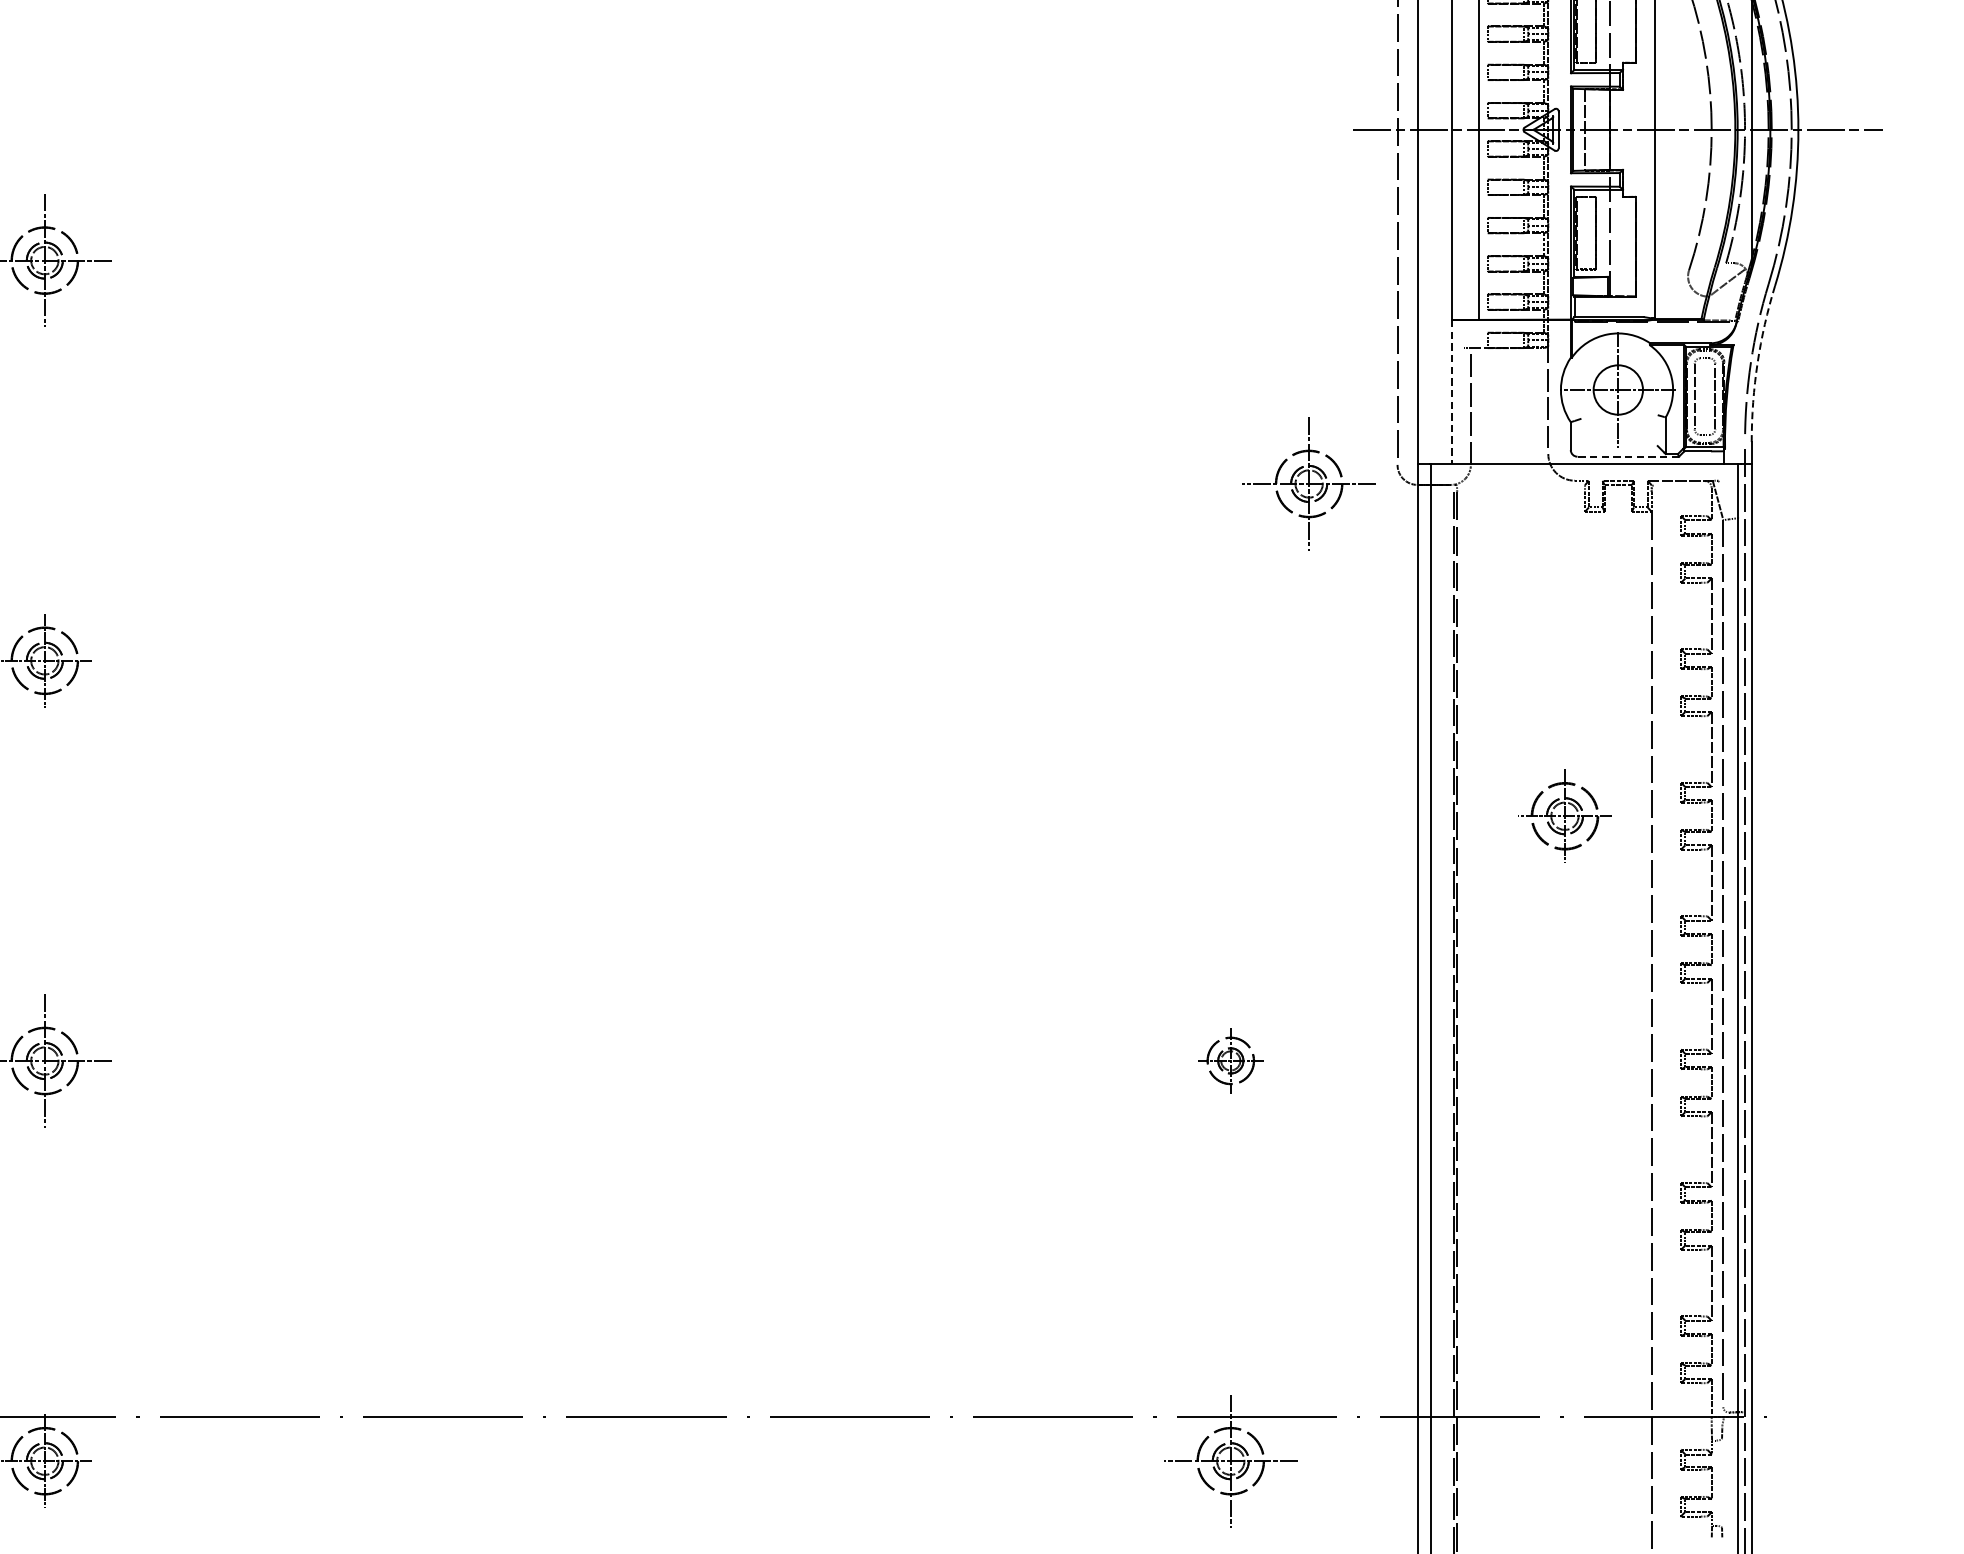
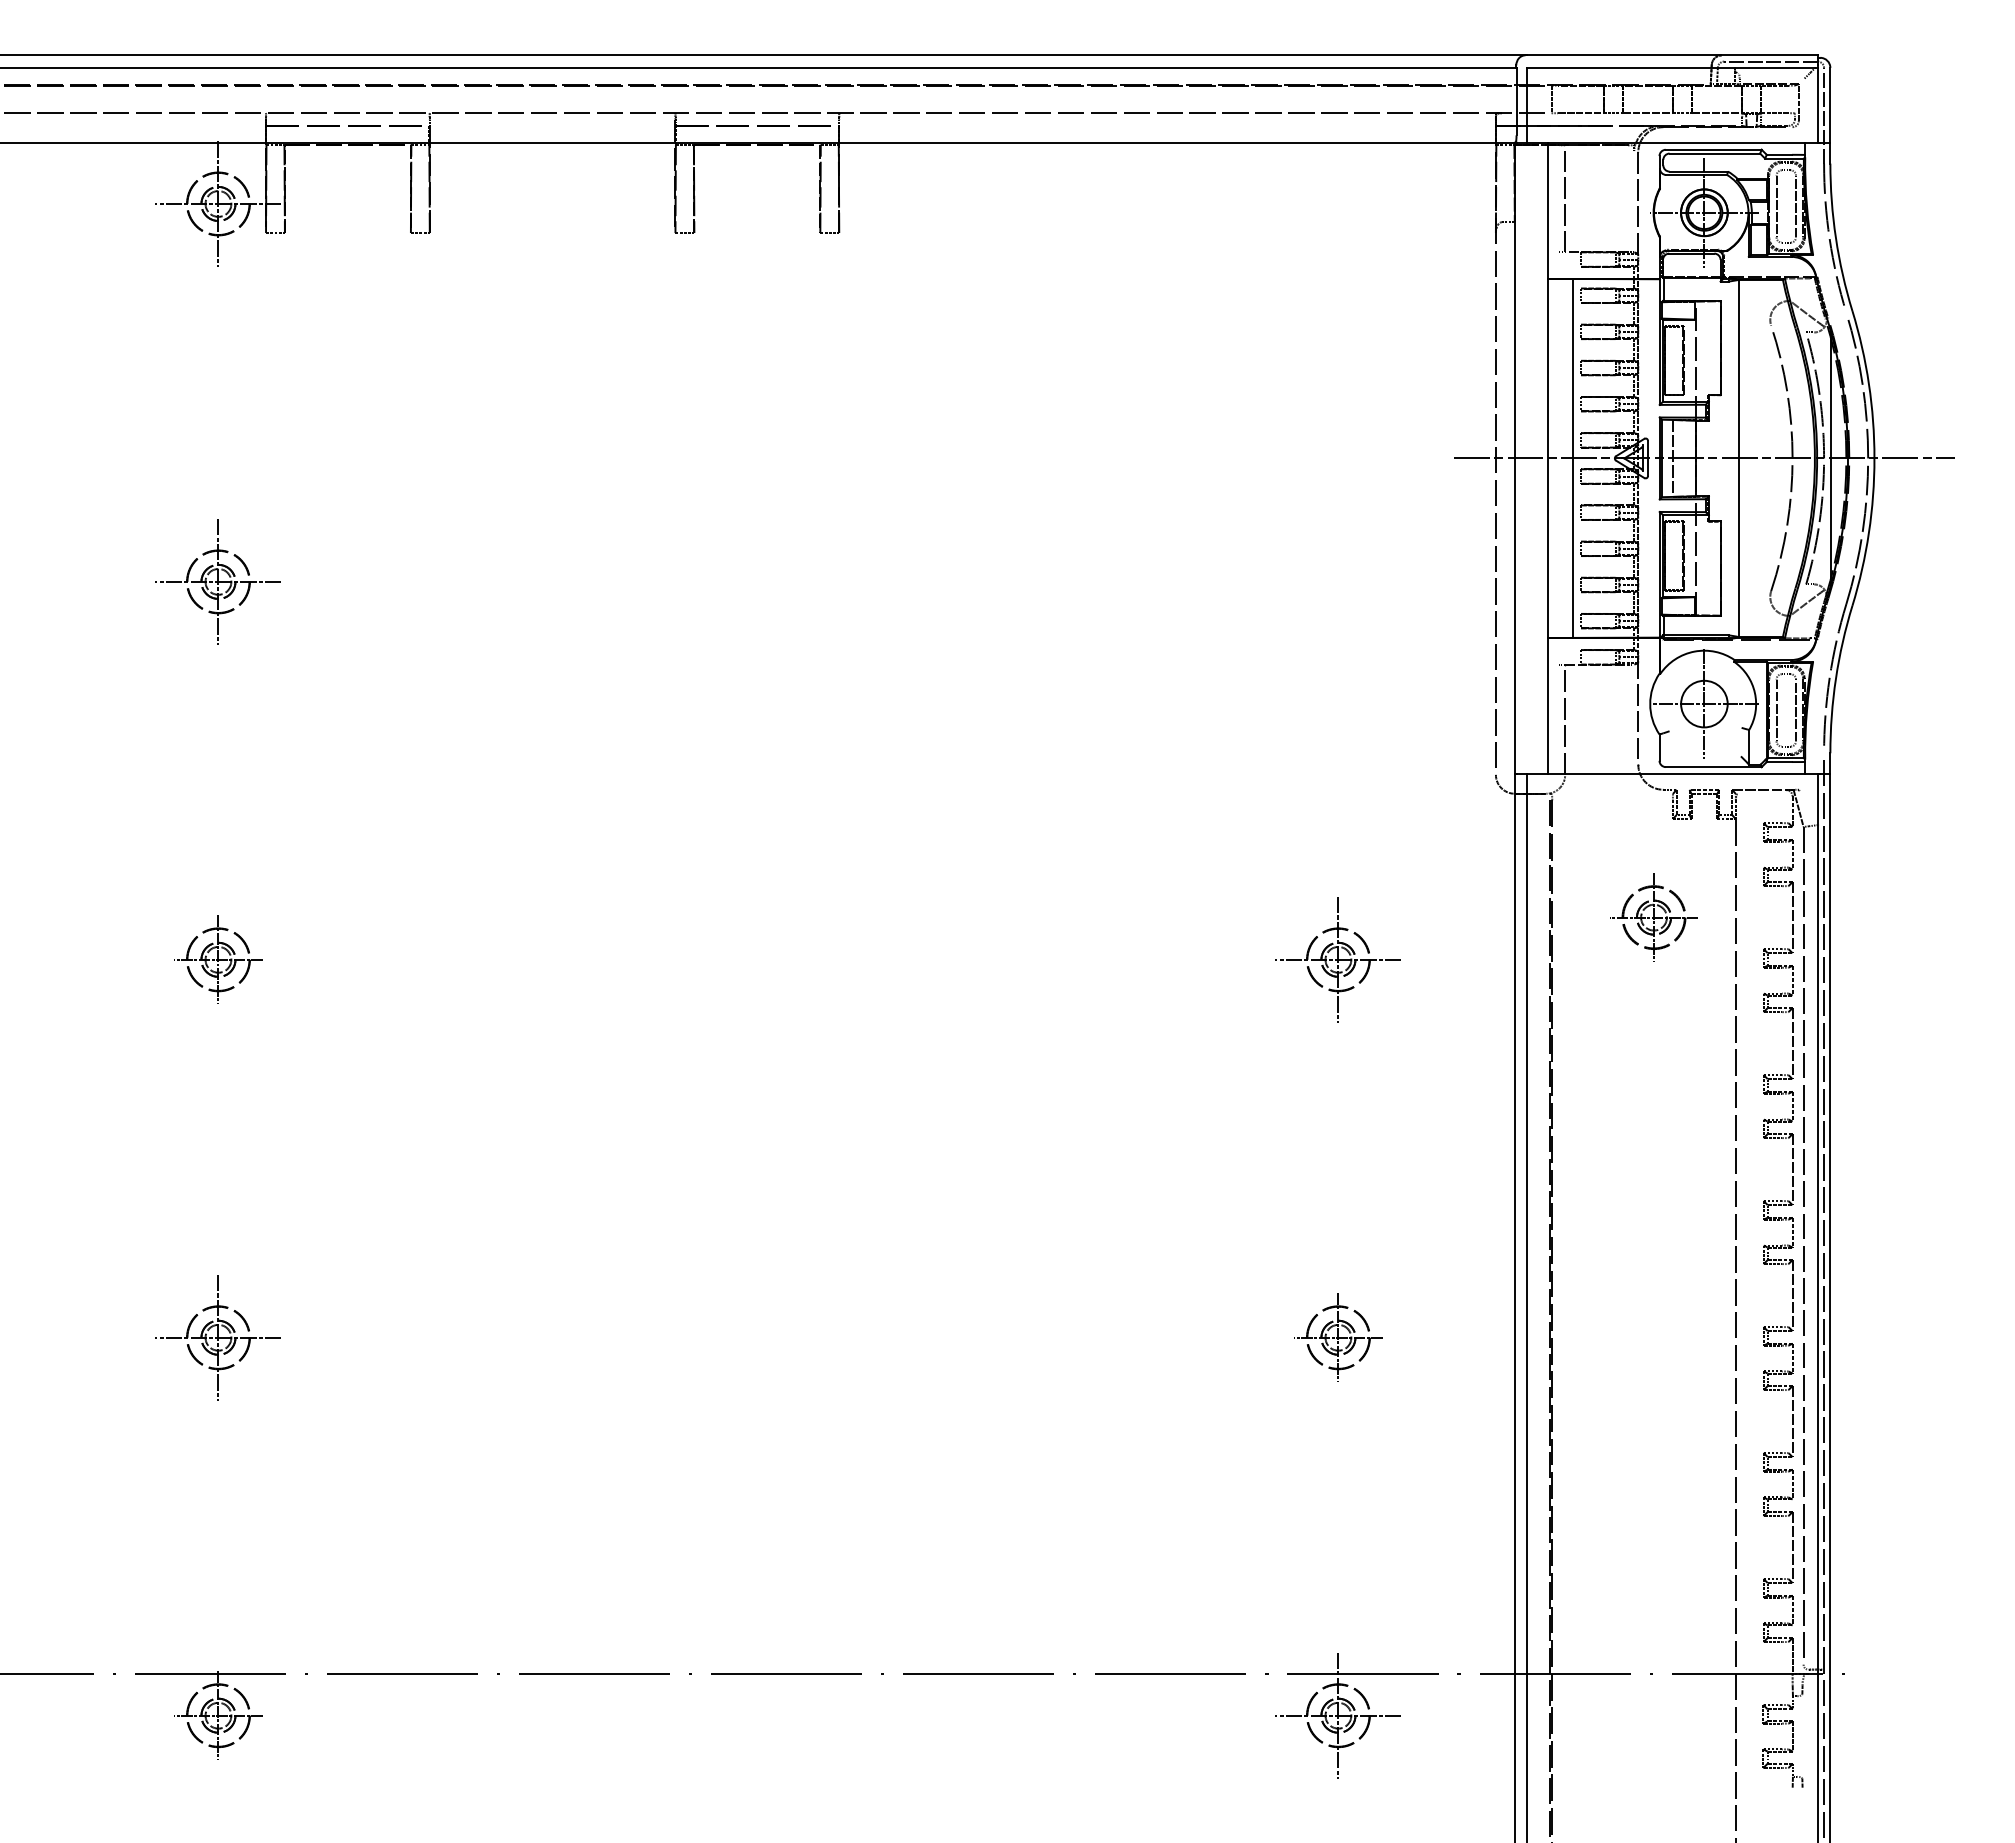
arc: (1757, 362) -> (1835, 678), dashed -> solid
line: (1452, 392) -> (1547, 706), dashed -> solid
line: (1627, 457) -> (1713, 767), dashed -> solid
part: (1308, 483) -> (1337, 959), moved
part: (1564, 816) -> (1653, 917), moved
part: (1230, 1060) -> (1338, 1337), size x1.43

